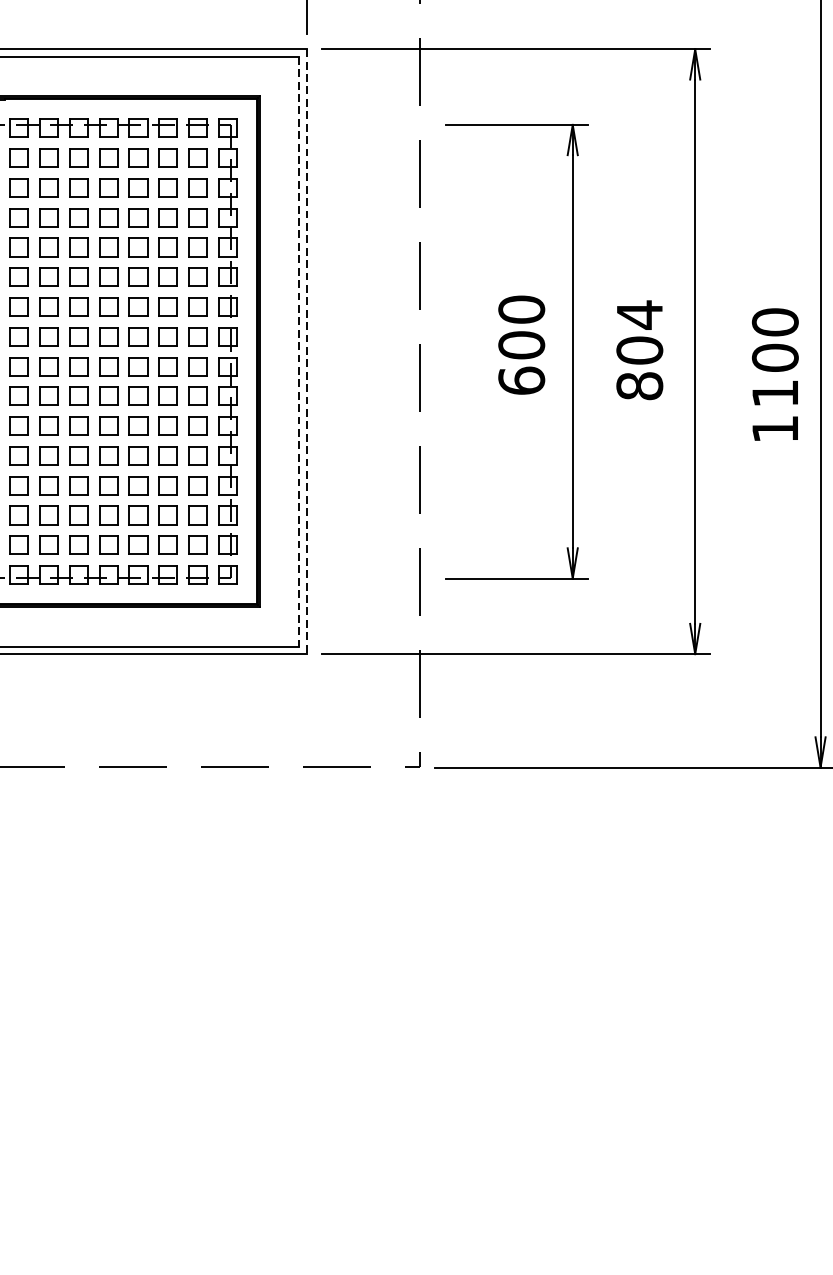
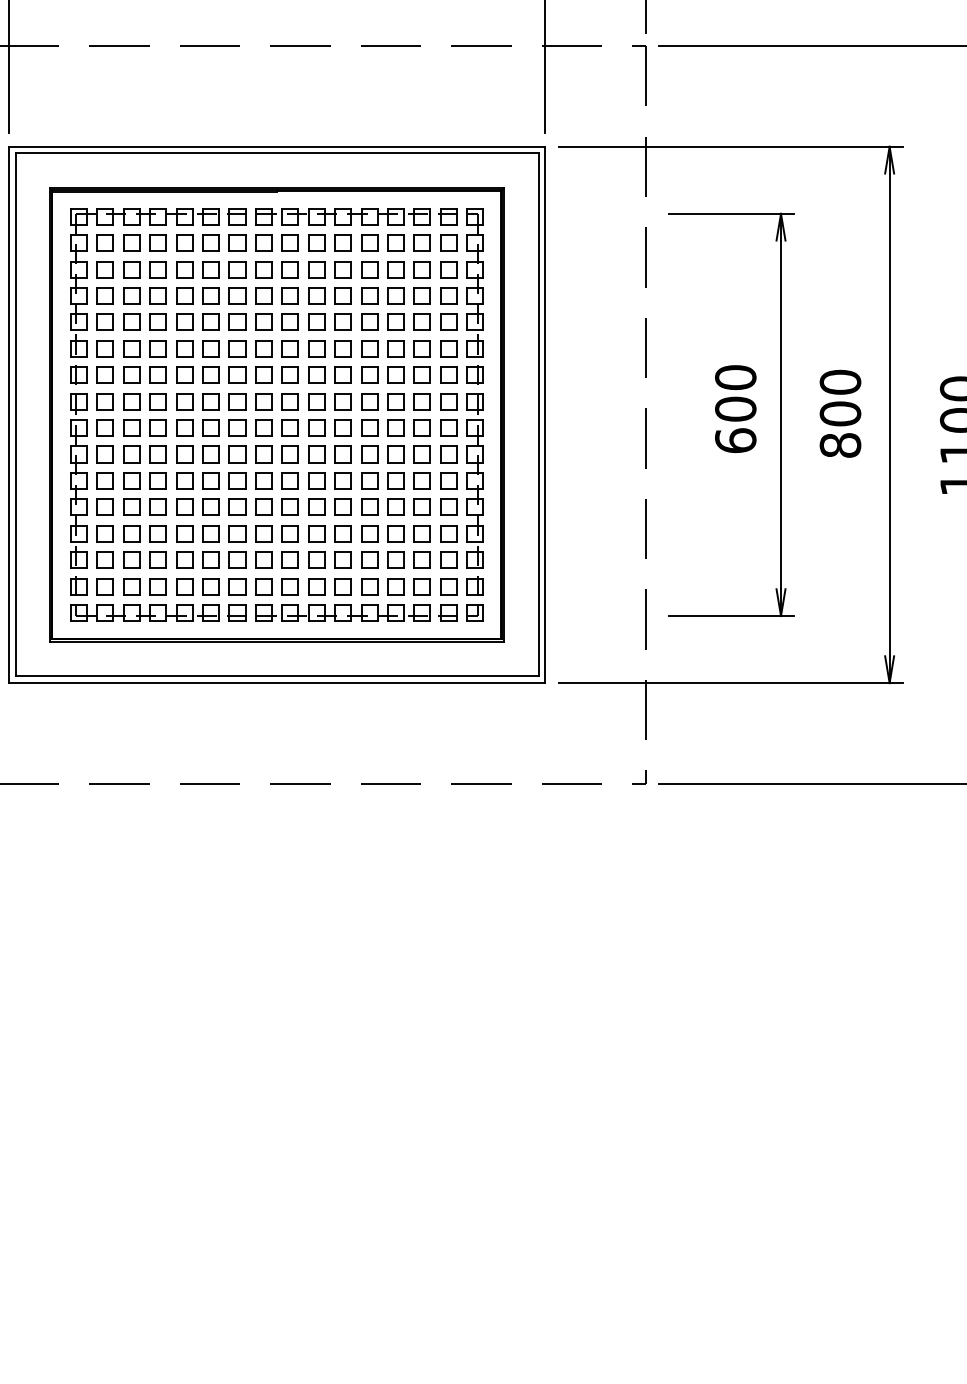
text: (639, 315) -> (840, 382), 804 -> 800
line: (299, 352) -> (538, 415), dashed -> solid
line: (307, 352) -> (545, 415), dashed -> solid

